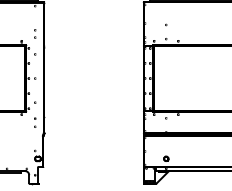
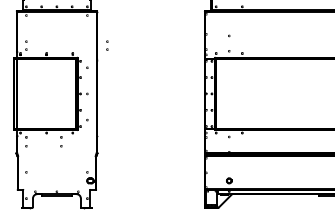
part: (35, 33) -> (107, 45), moved
part: (35, 122) -> (61, 141), moved

